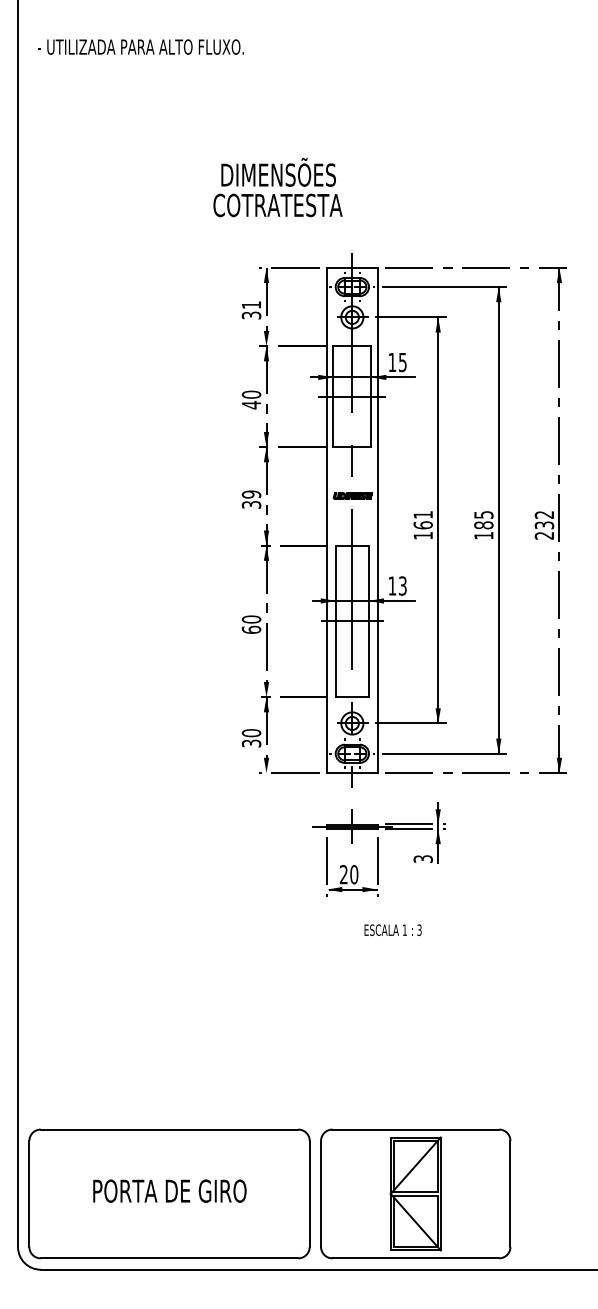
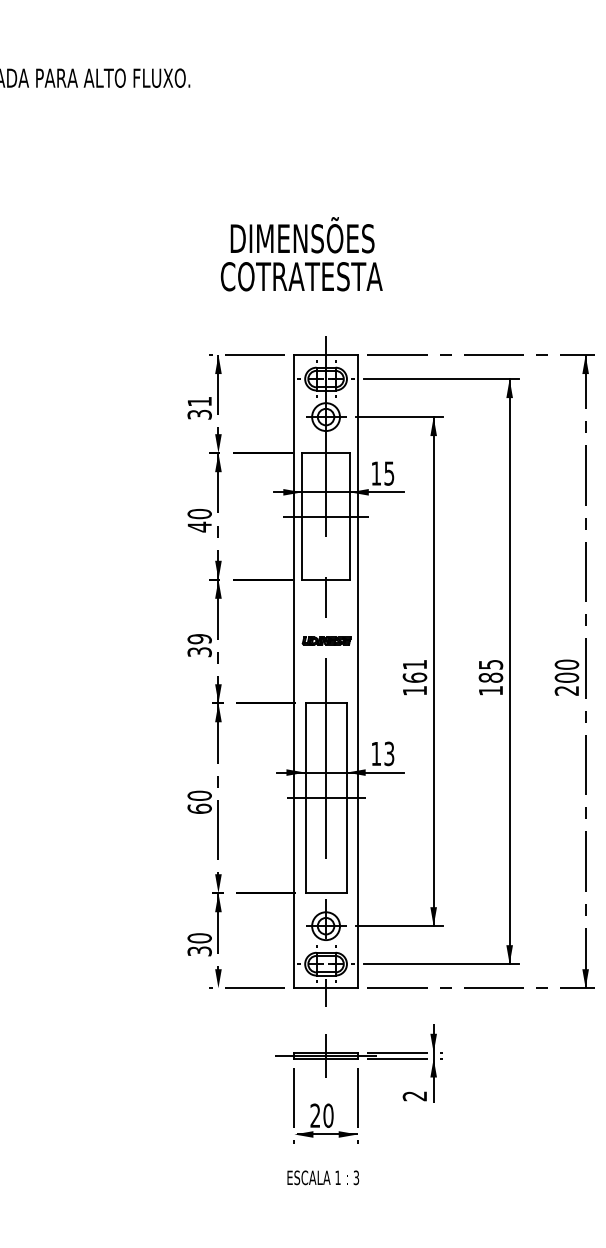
text: (277, 187) -> (301, 254), moved
text: (544, 519) -> (566, 670), 232 -> 200
text: (423, 858) -> (415, 1095), 3 -> 2
text: (392, 929) -> (322, 1176), moved

